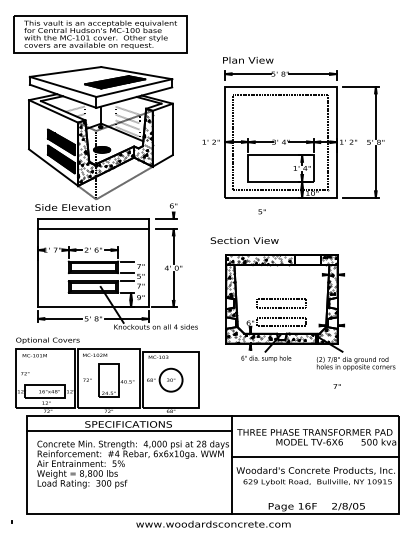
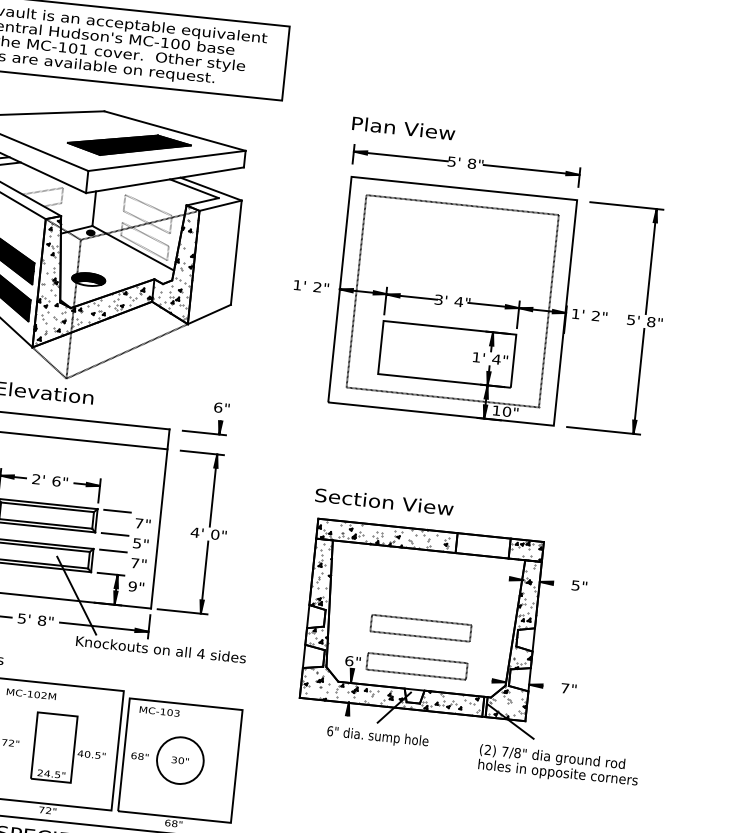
text: (261, 211) -> (578, 585), moved
text: (244, 240) -> (384, 501), moved
text: (336, 386) -> (567, 688), moved

